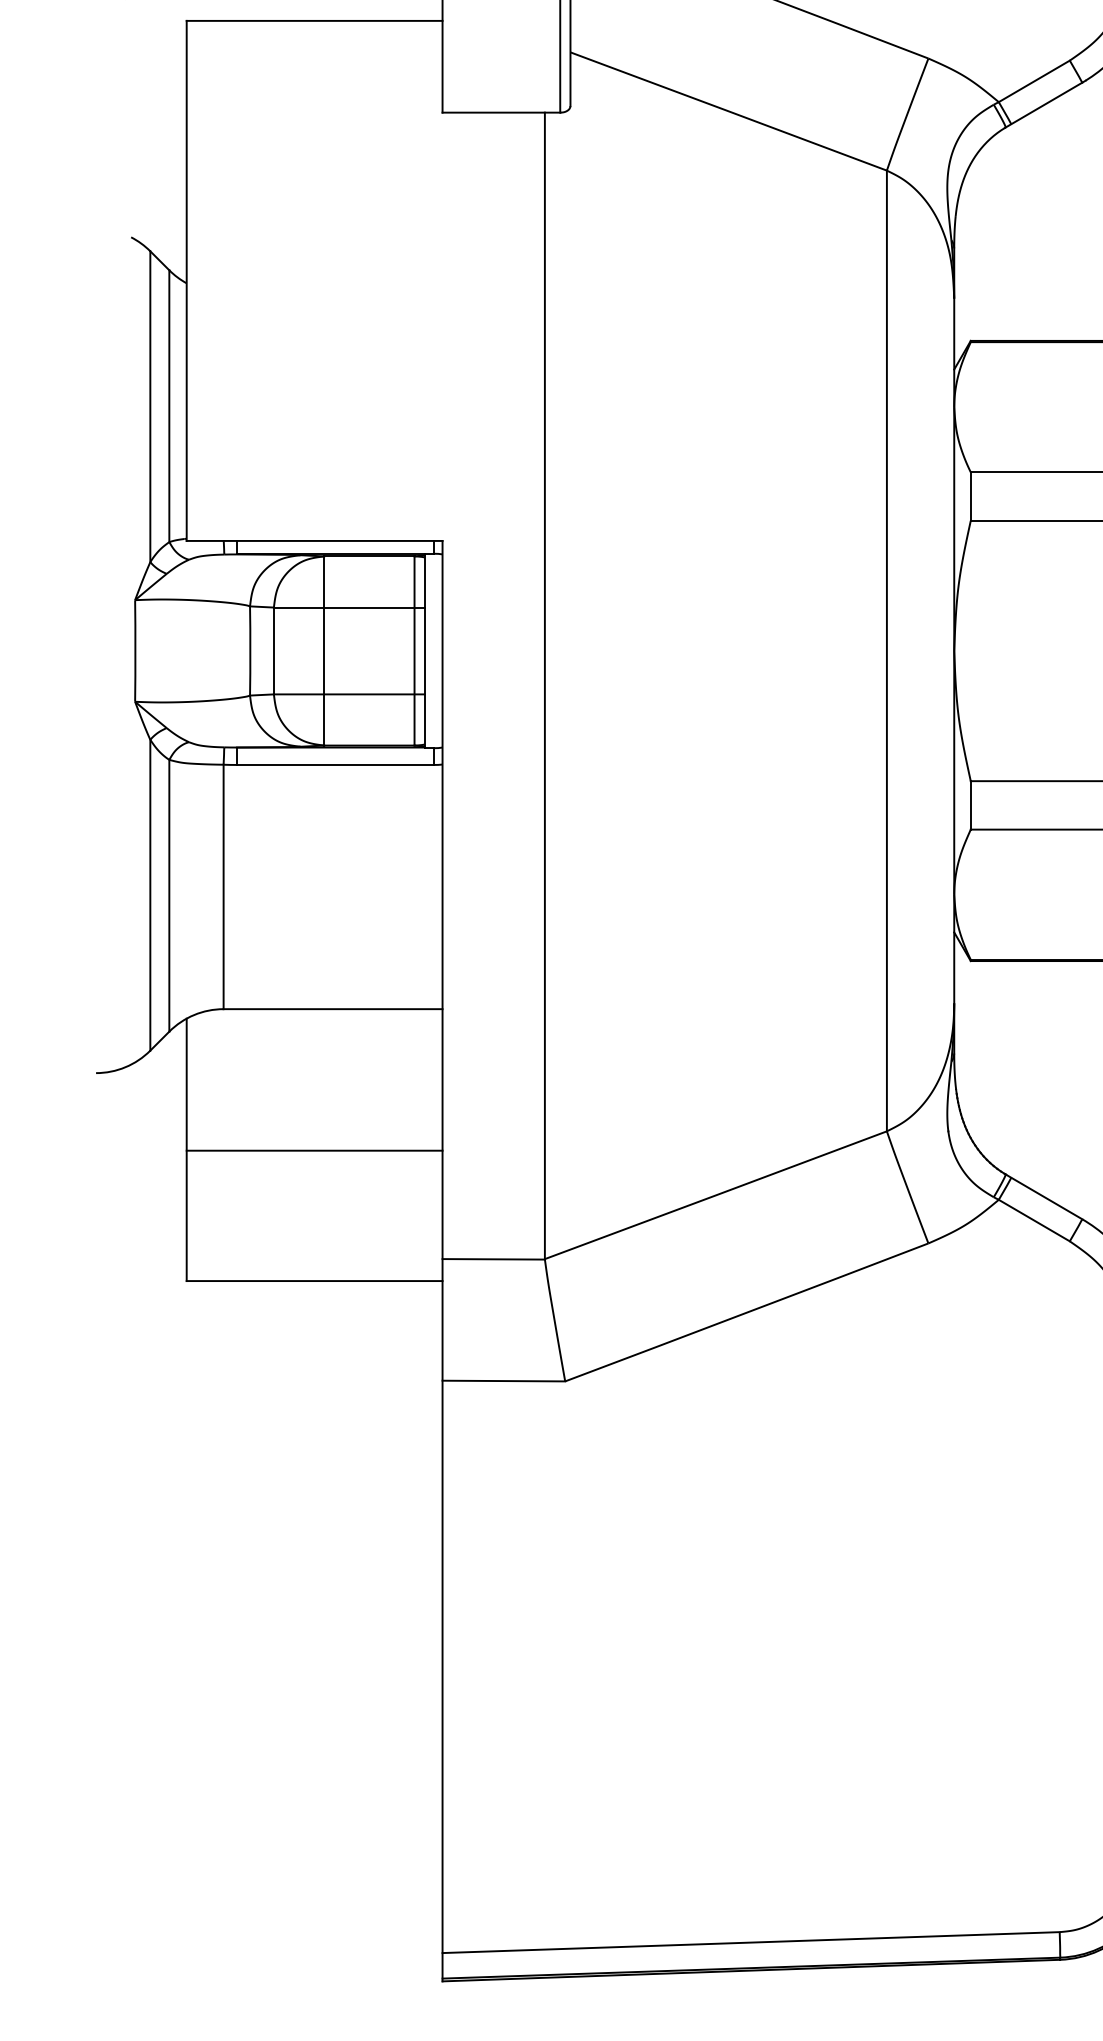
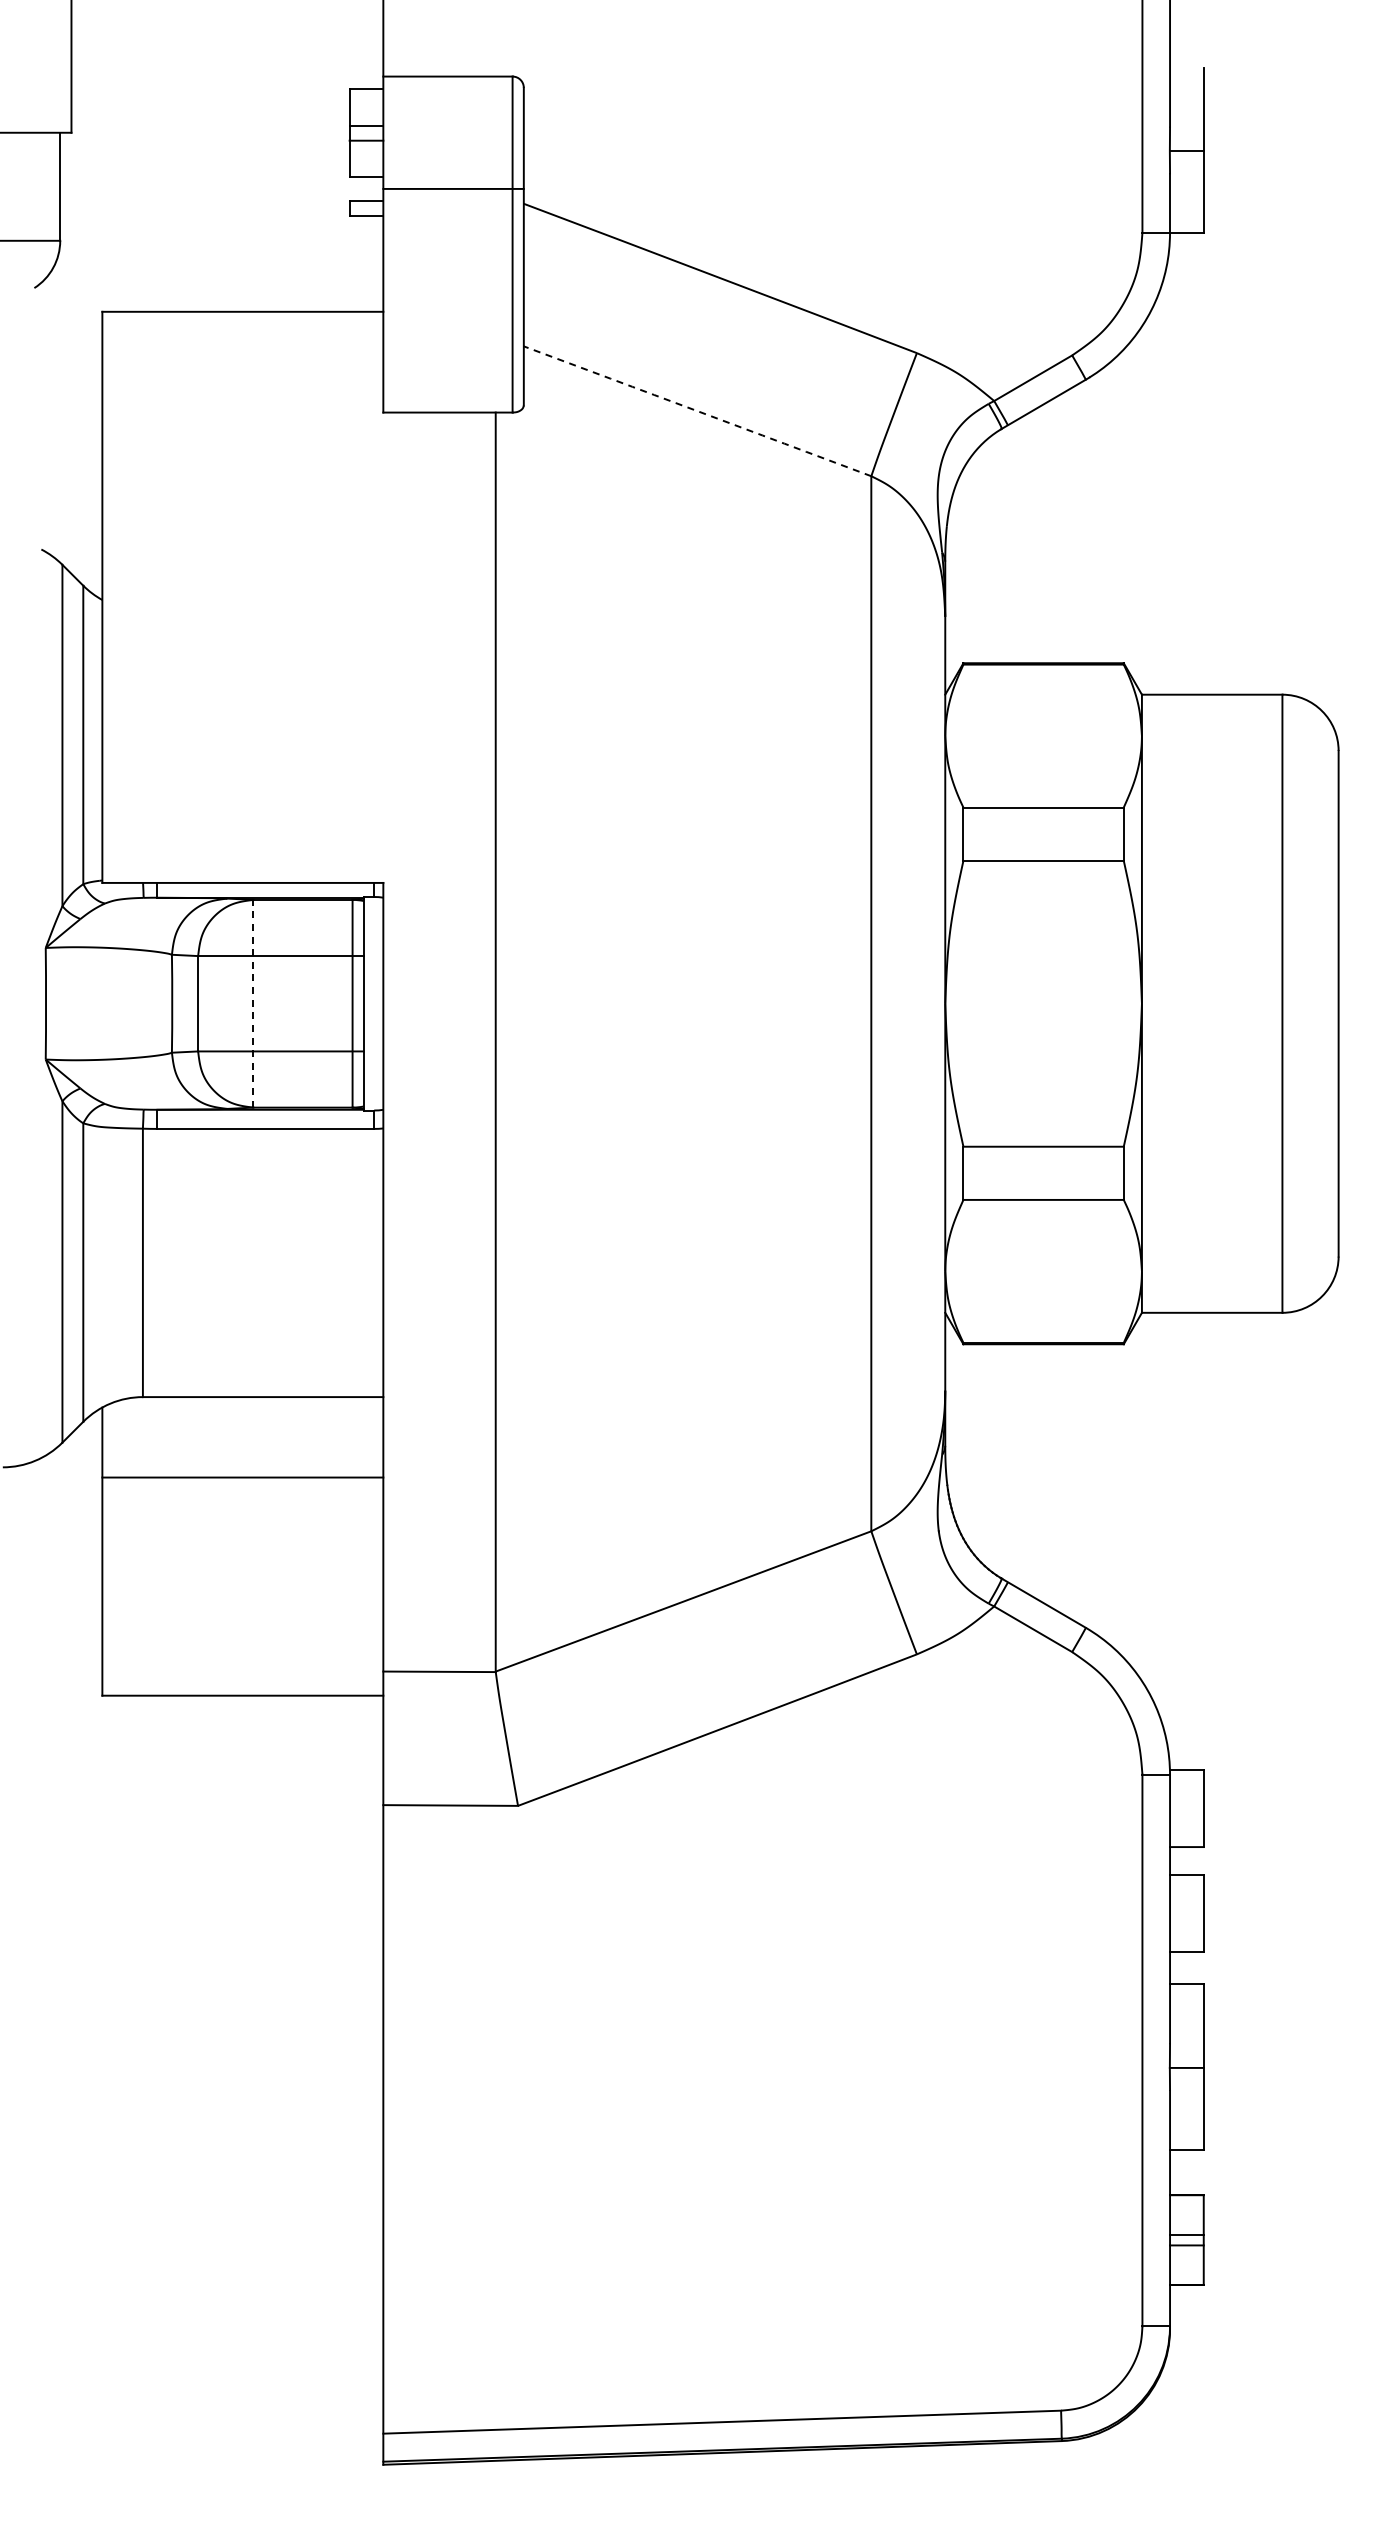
arc: (728, 111) -> (697, 411), solid -> dashed
line: (324, 650) -> (253, 1003), solid -> dashed
line: (314, 1150) -> (242, 1477), moved

